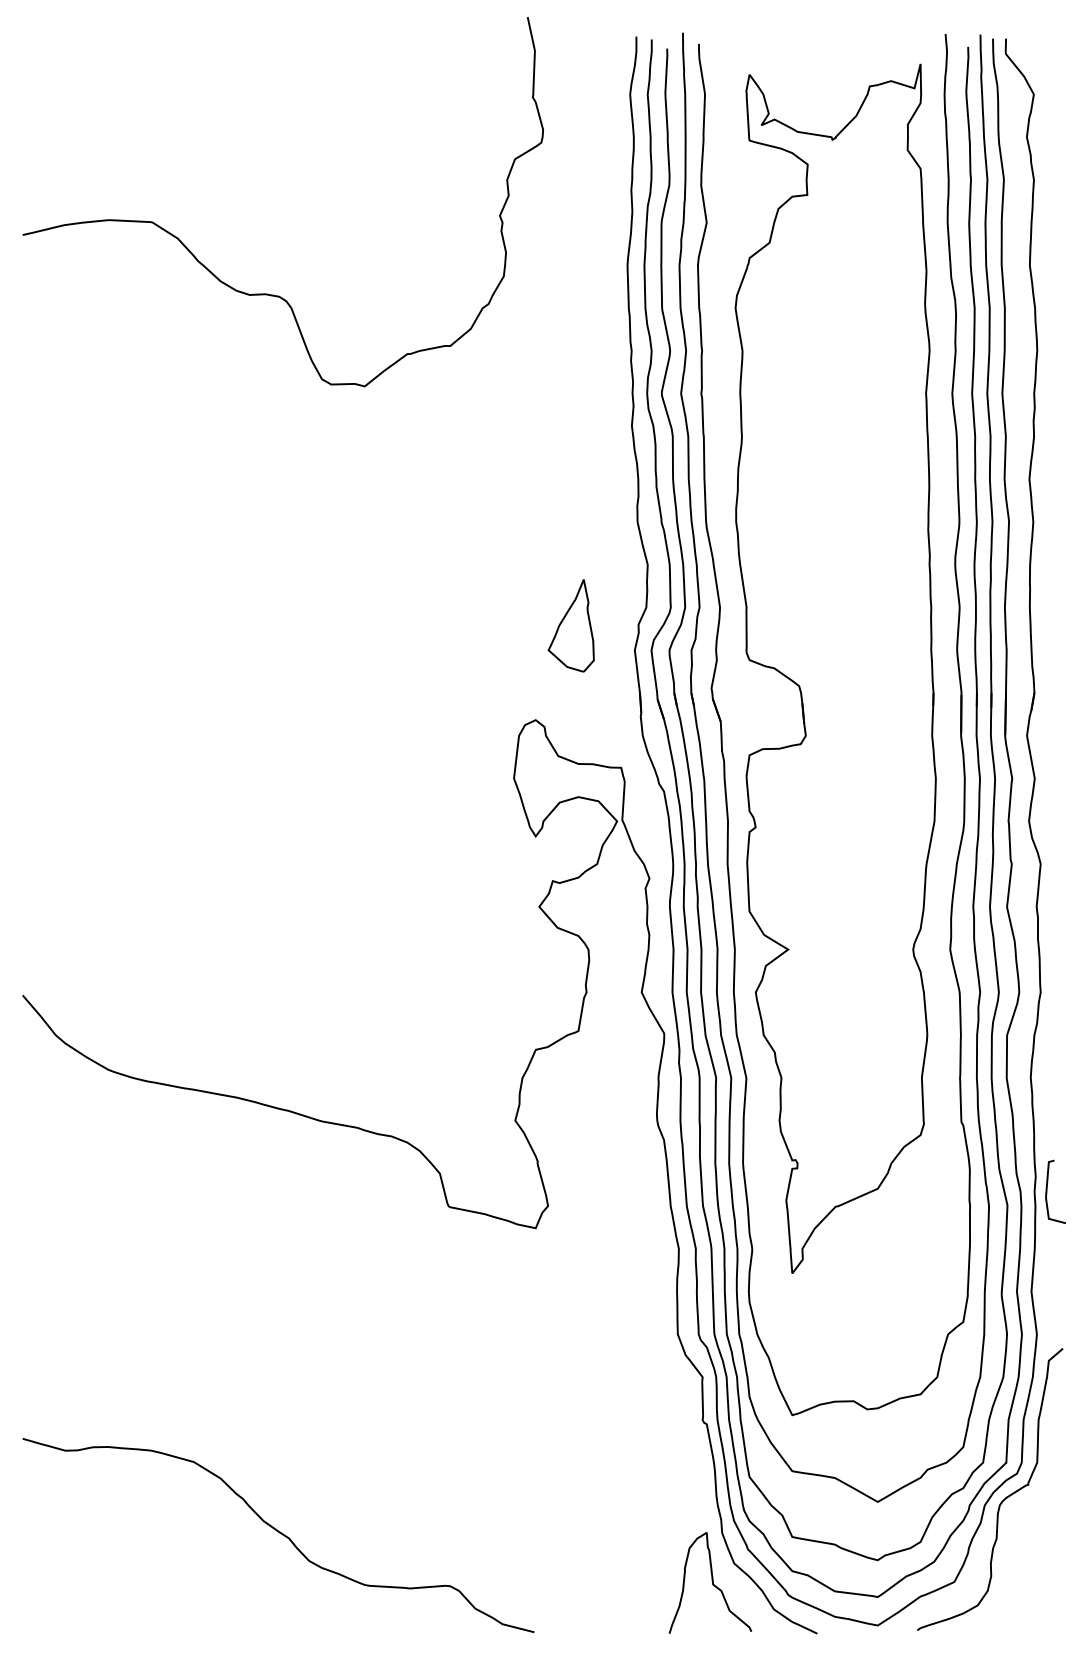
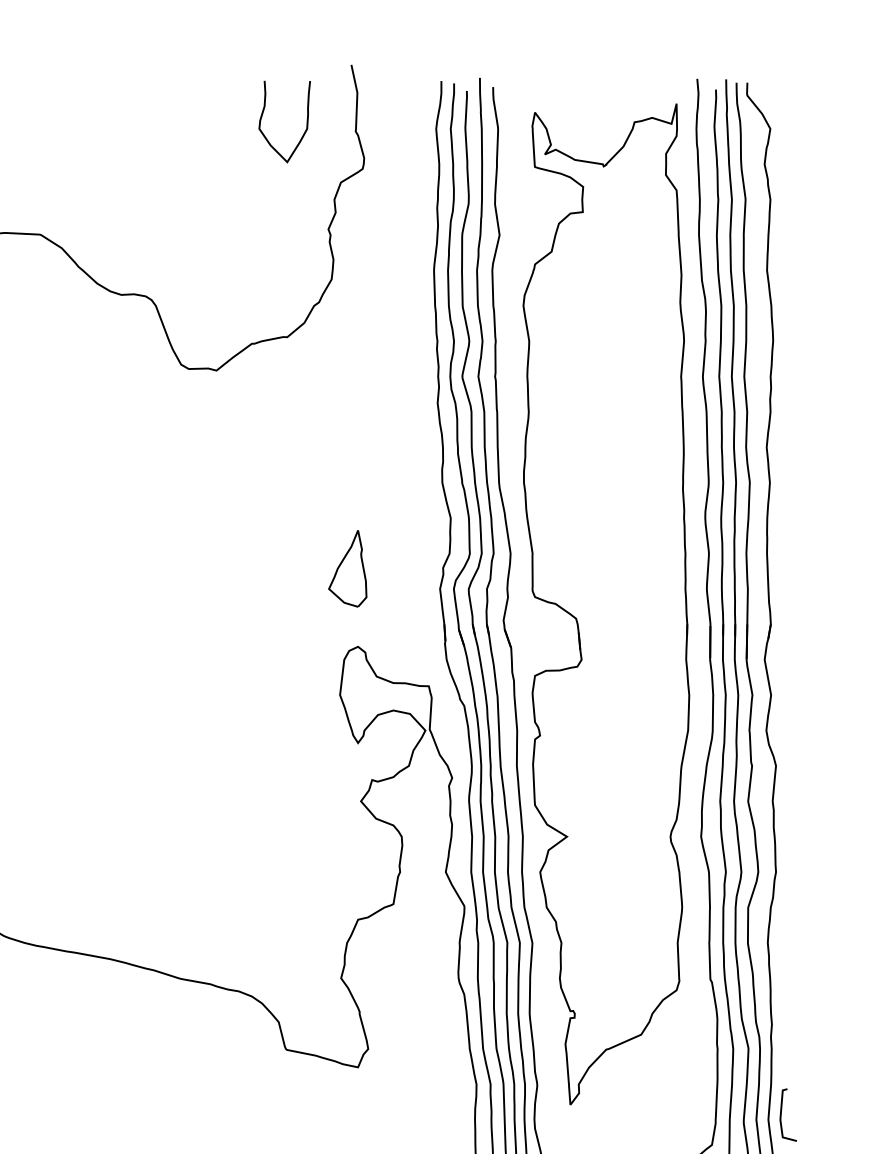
curve: (421, 75) -> (263, 113), added
part: (570, 625) -> (347, 568), moved
curve: (1047, 1191) -> (781, 1114), moved

